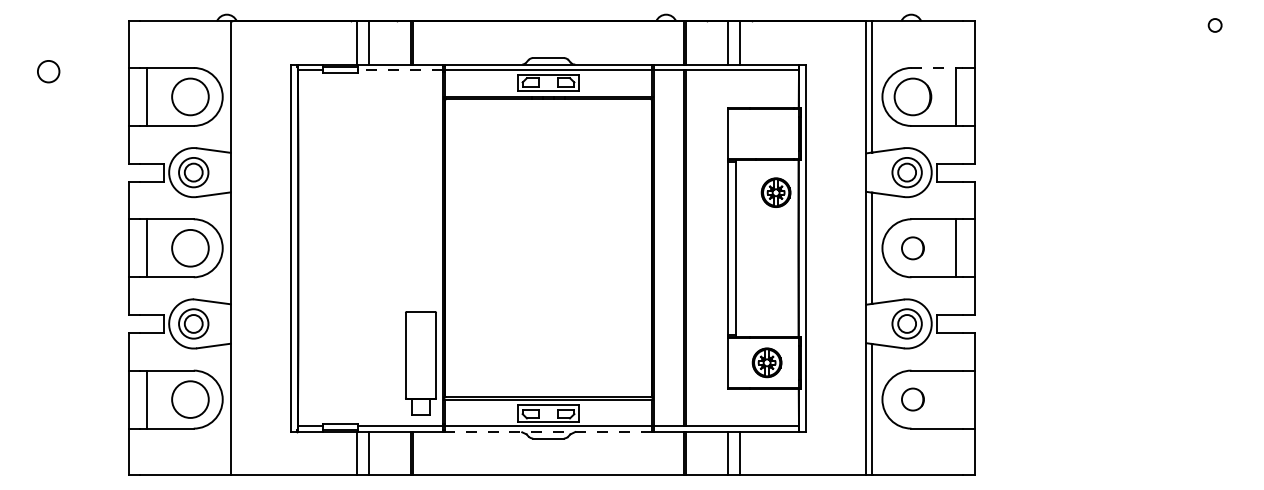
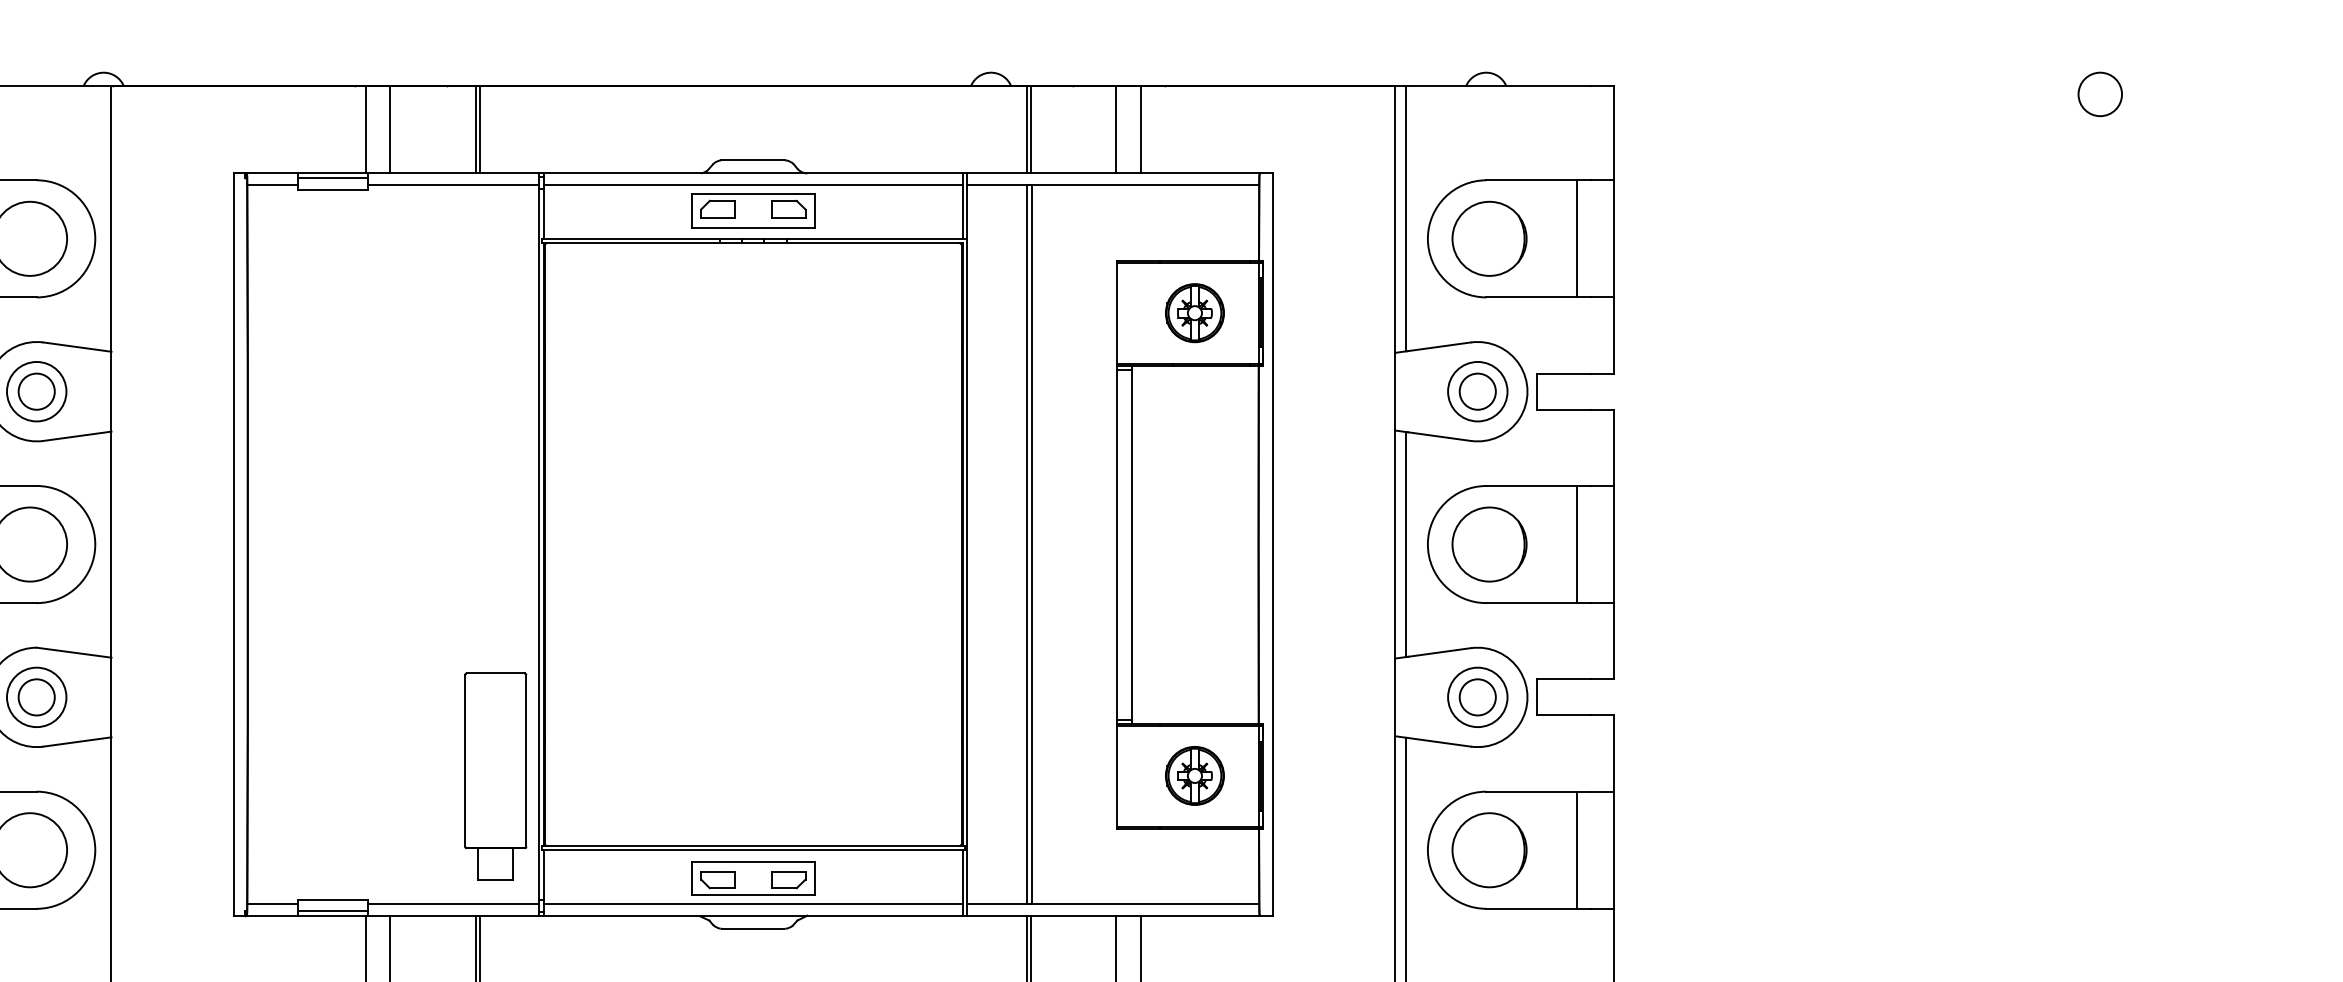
circle: (1214, 25) -> (2098, 94), size x1.67
line: (937, 67) -> (1539, 179), dashed -> solid
line: (400, 70) -> (454, 185), dashed -> solid
part: (775, 192) -> (1193, 312), moved
part: (912, 248) -> (1488, 544), size x1.67
part: (912, 399) -> (1488, 849), size x1.67
line: (956, 399) -> (1577, 849), added
line: (548, 432) -> (753, 916), dashed -> solid

